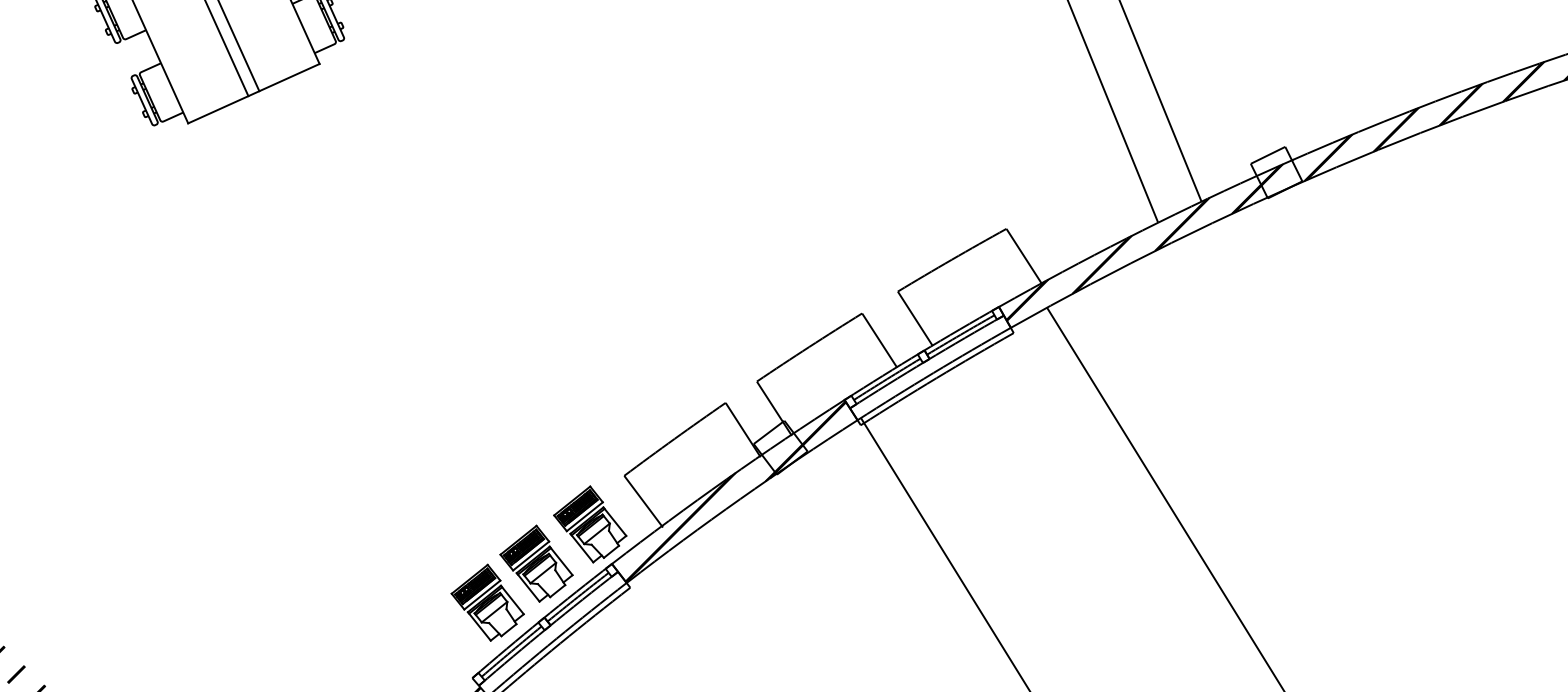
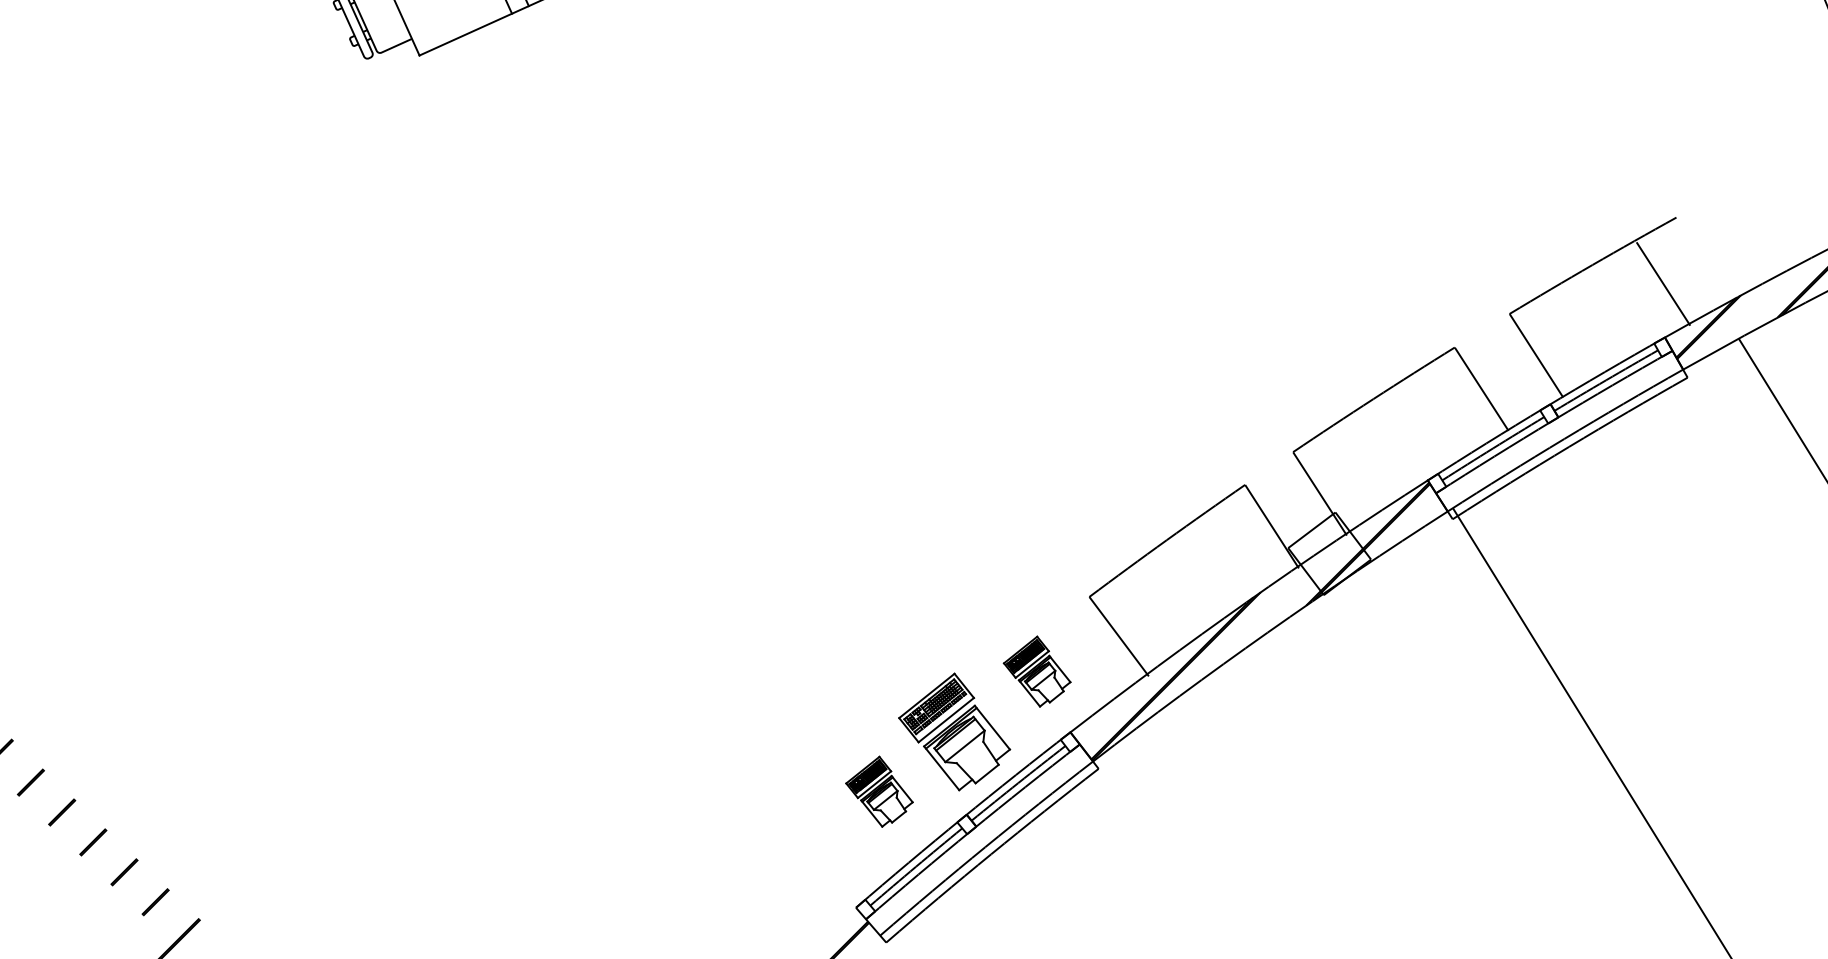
line: (1023, 255) -> (1662, 283), moved
part: (590, 524) -> (1037, 671), size x0.6
part: (487, 602) -> (879, 791), size x0.6

